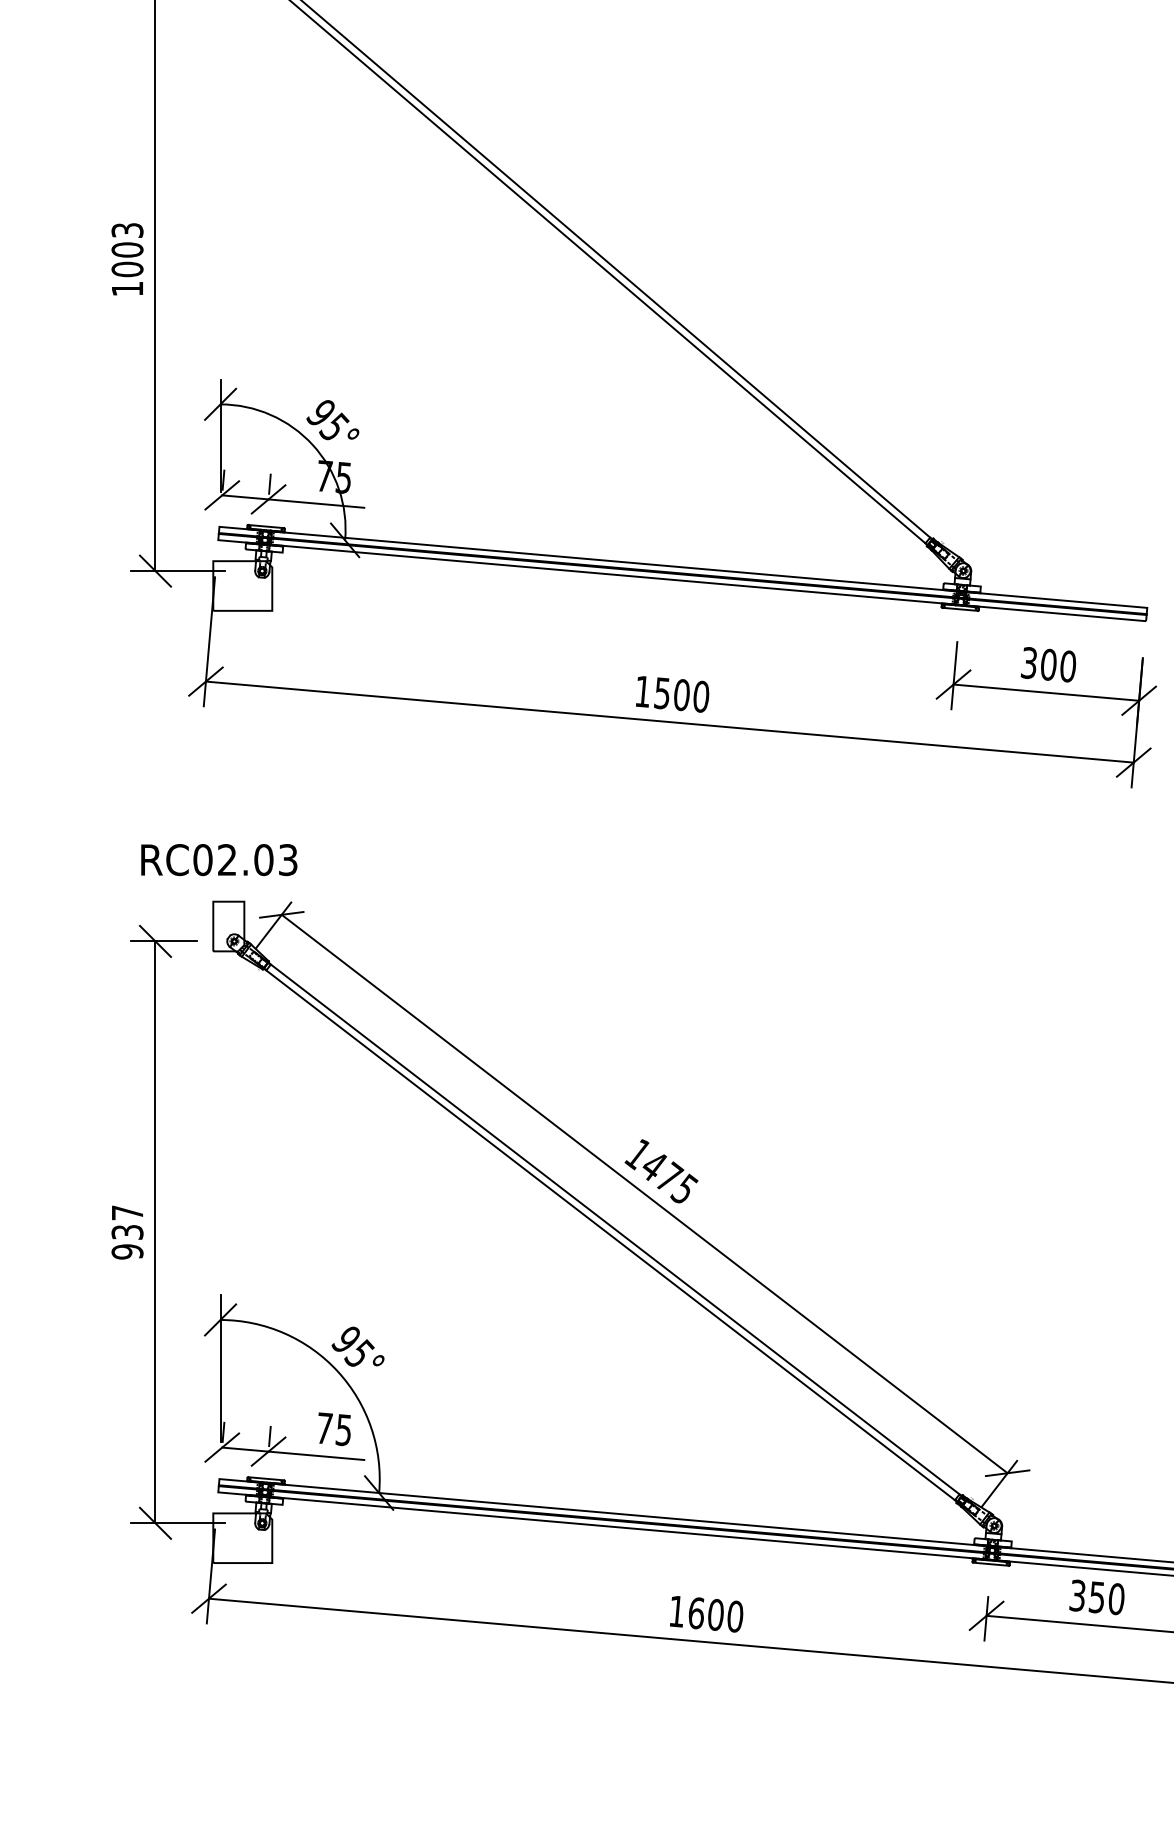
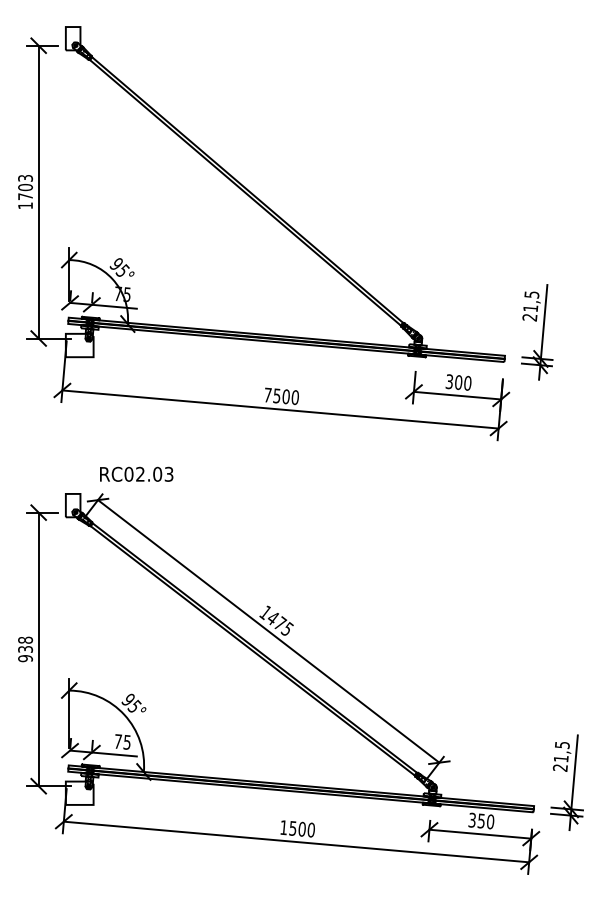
text: (127, 269) -> (25, 196), 1003 -> 1703
text: (642, 690) -> (267, 394), 1500 -> 7500
text: (218, 858) -> (136, 473), moved
text: (127, 1211) -> (25, 639), 937 -> 938
text: (695, 1613) -> (292, 828), 1600 -> 1500

